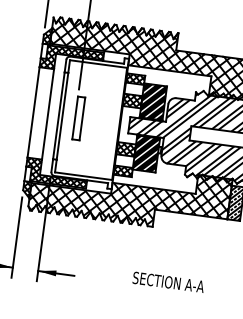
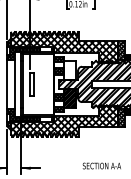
hatch: (152, 102) -> (69, 70), removed
text: (167, 281) -> (101, 165), moved

